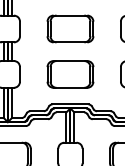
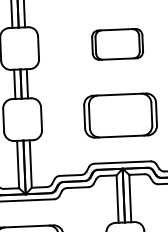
part: (70, 28) -> (117, 43), size x0.7

